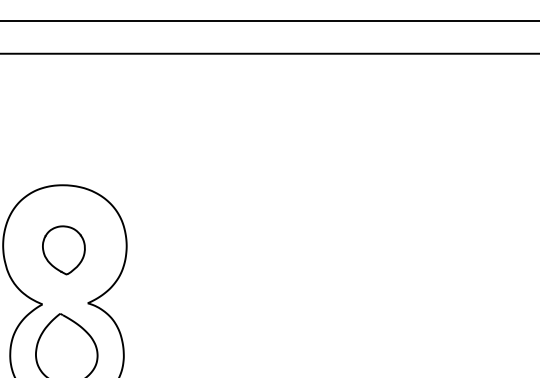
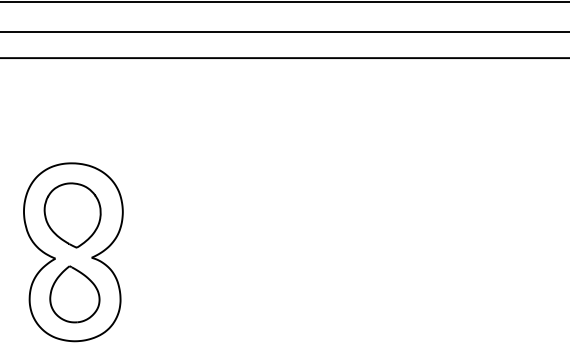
part: (63, 250) -> (72, 215), size x1.67

